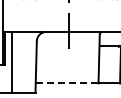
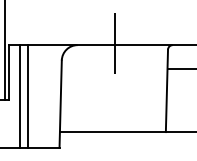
line: (17, 61) -> (29, 94), added
line: (67, 83) -> (113, 132), dashed -> solid

